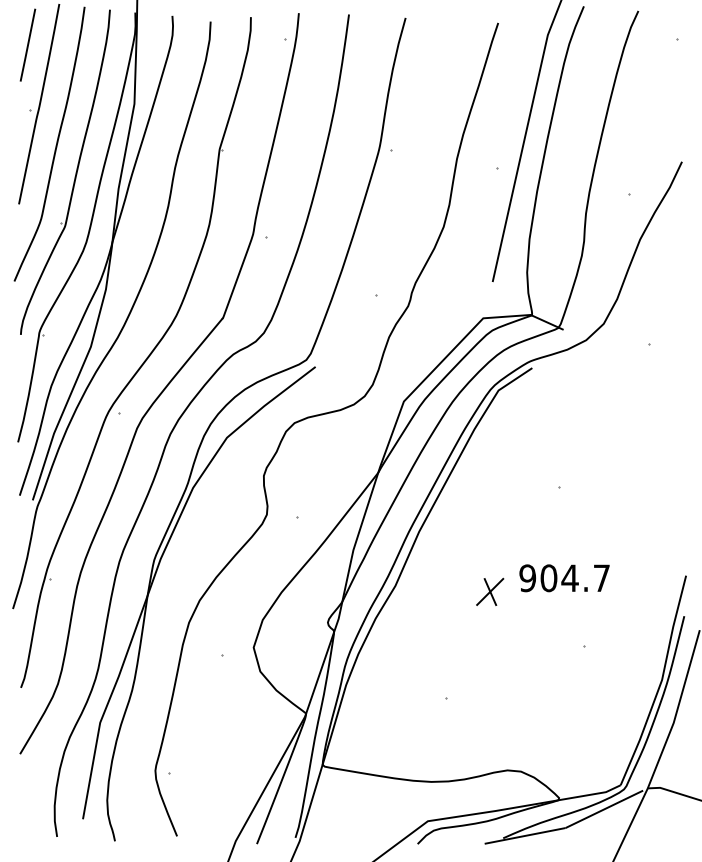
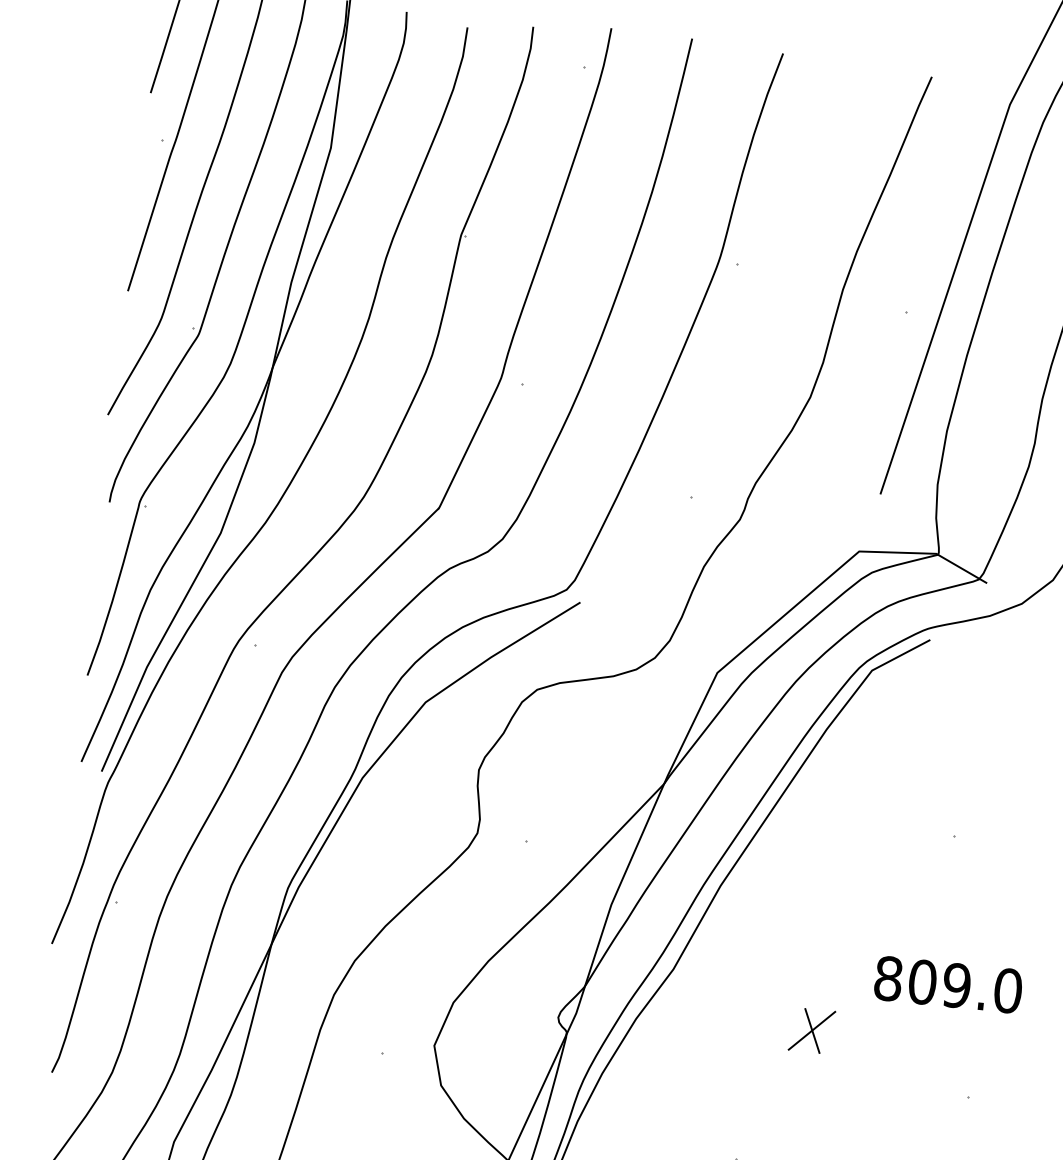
text: (564, 578) -> (947, 985), 904.7 -> 809.0
part: (490, 591) -> (812, 1030), moved

